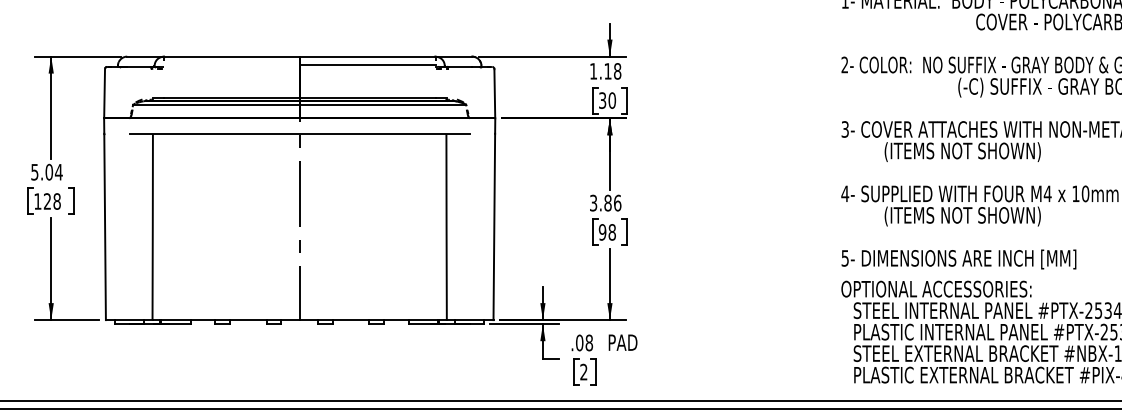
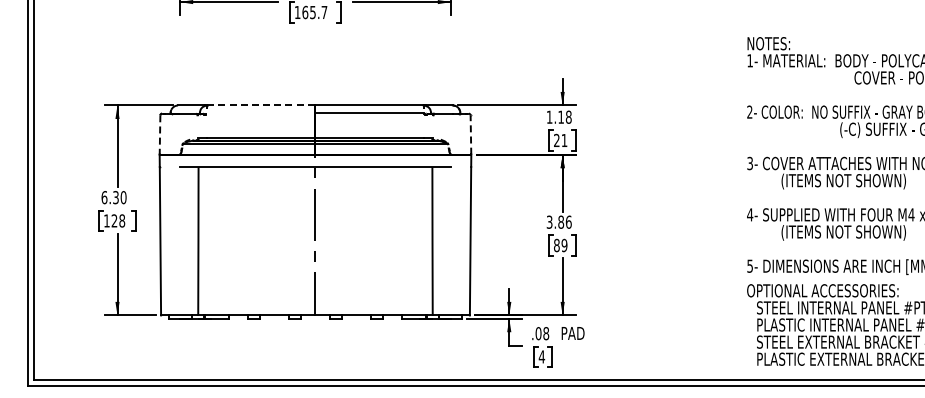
line: (231, 56) -> (261, 105), solid -> dashed
line: (105, 93) -> (160, 134), solid -> dashed
line: (494, 93) -> (470, 134), solid -> dashed
text: (607, 100) -> (560, 140), 30 -> 21
text: (46, 172) -> (113, 197), 5.04 -> 6.30
text: (607, 232) -> (560, 245), 98 -> 89
text: (583, 371) -> (541, 356), 2 -> 4

